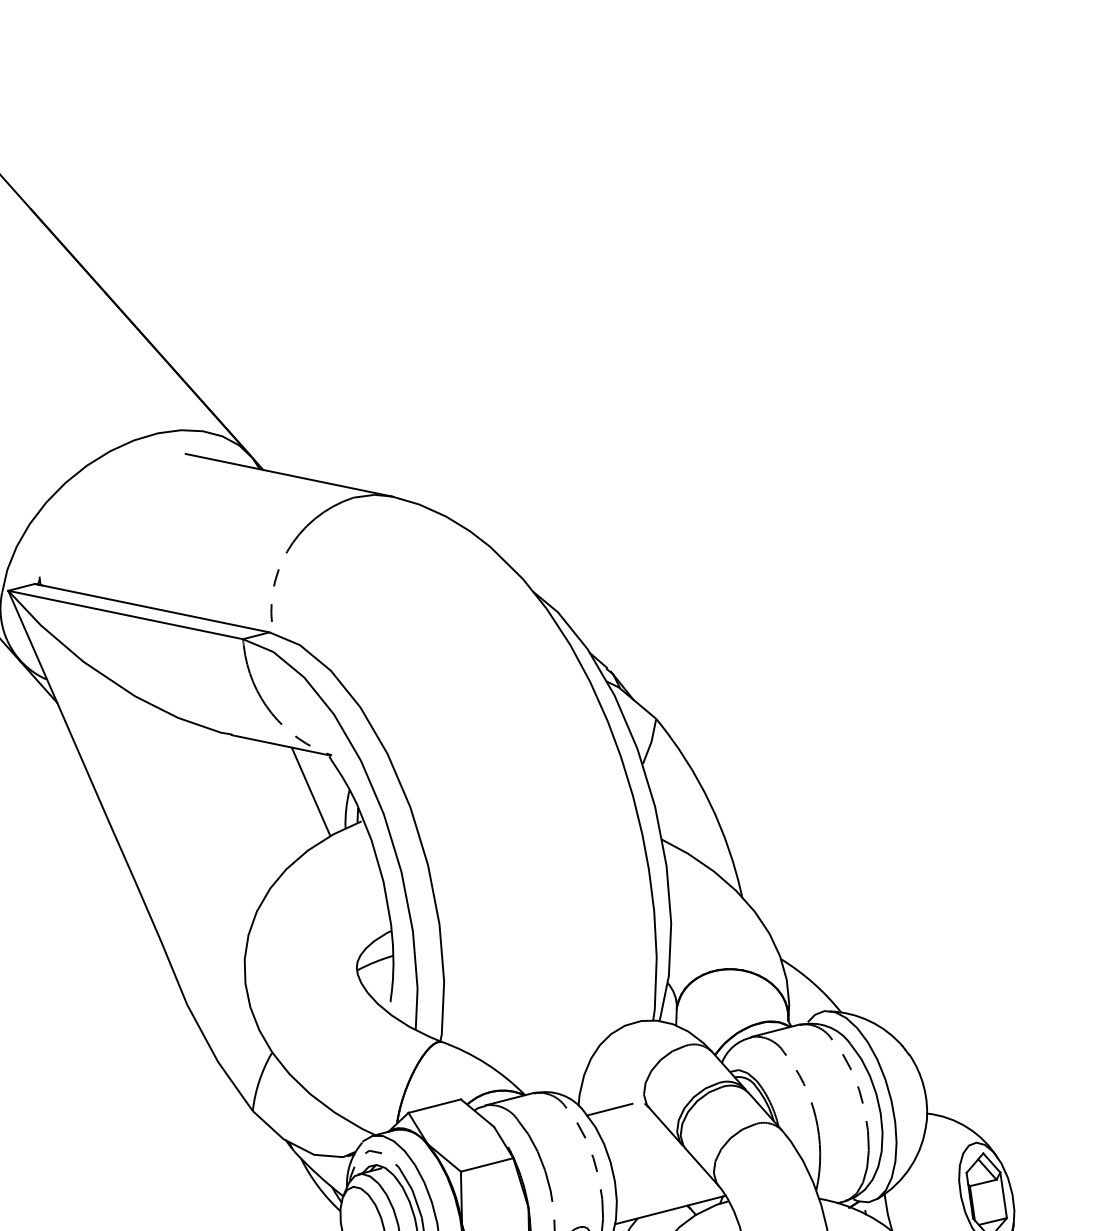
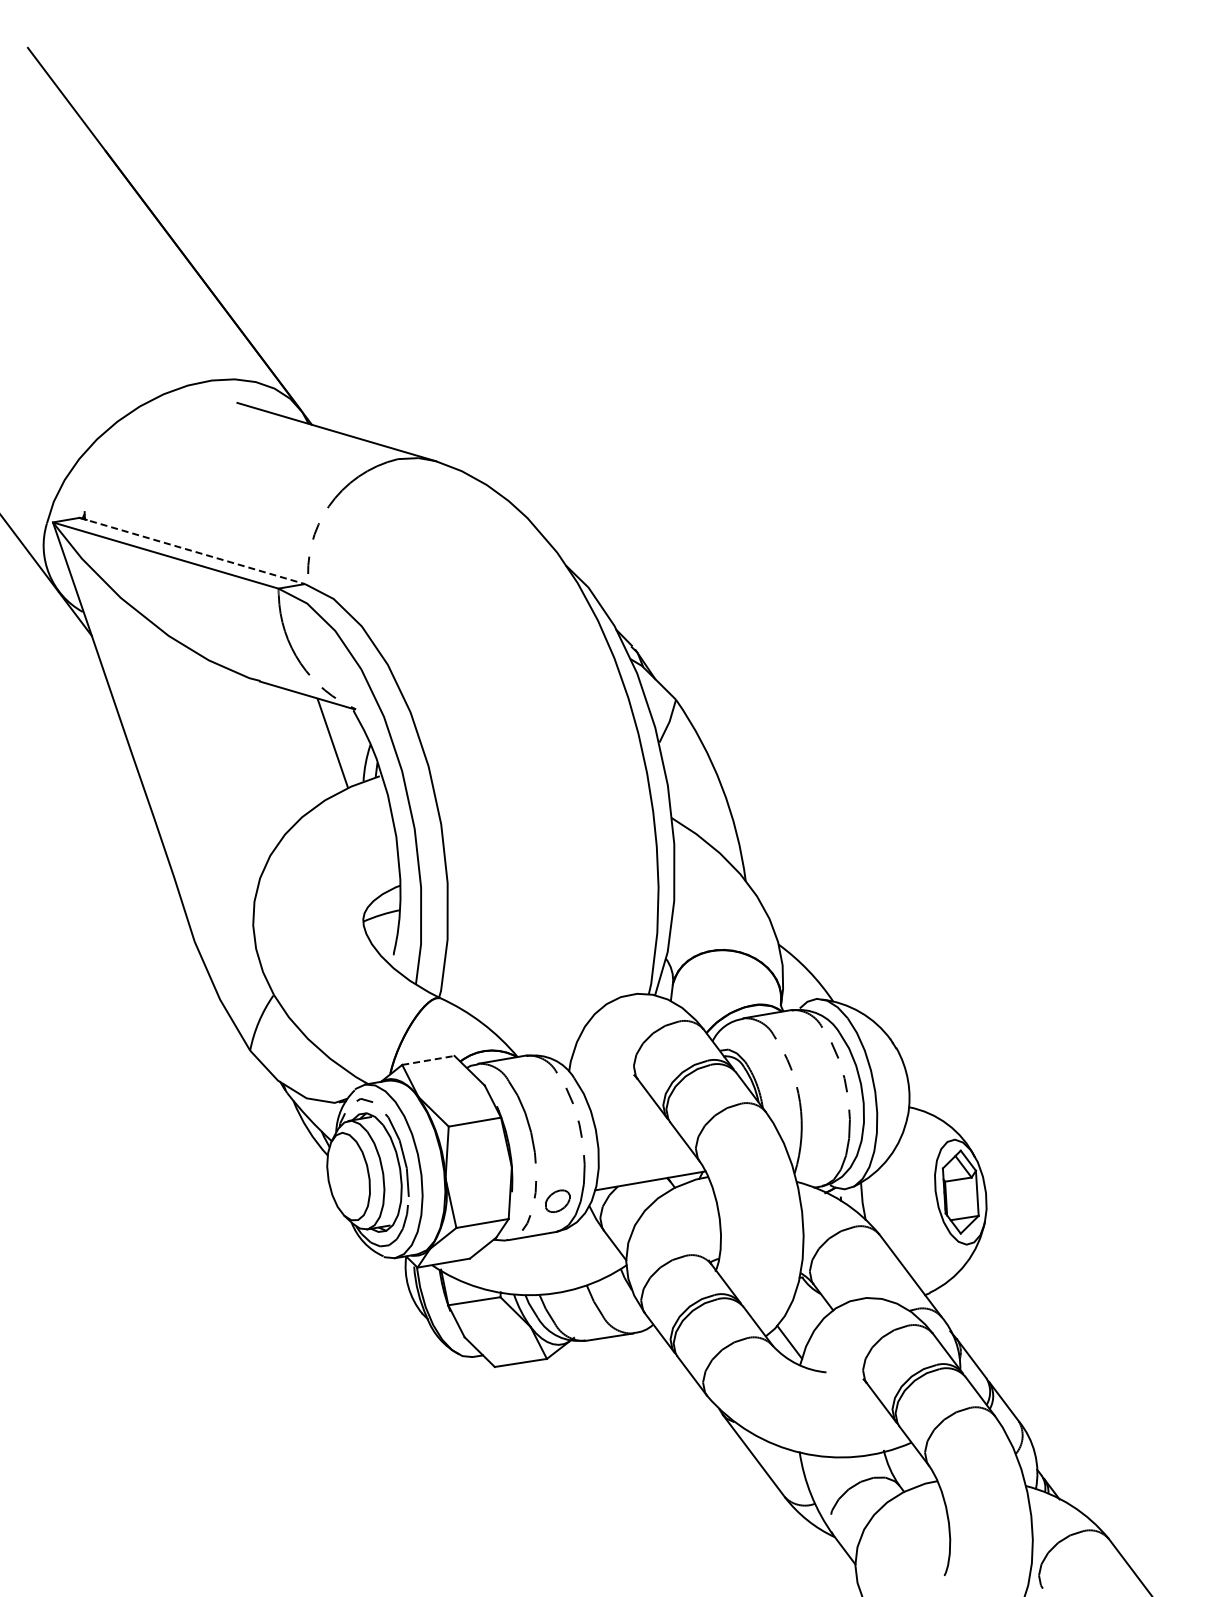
line: (152, 607) -> (192, 550), solid -> dashed
line: (434, 1106) -> (428, 1060), solid -> dashed
line: (609, 1109) -> (598, 1077), removed

